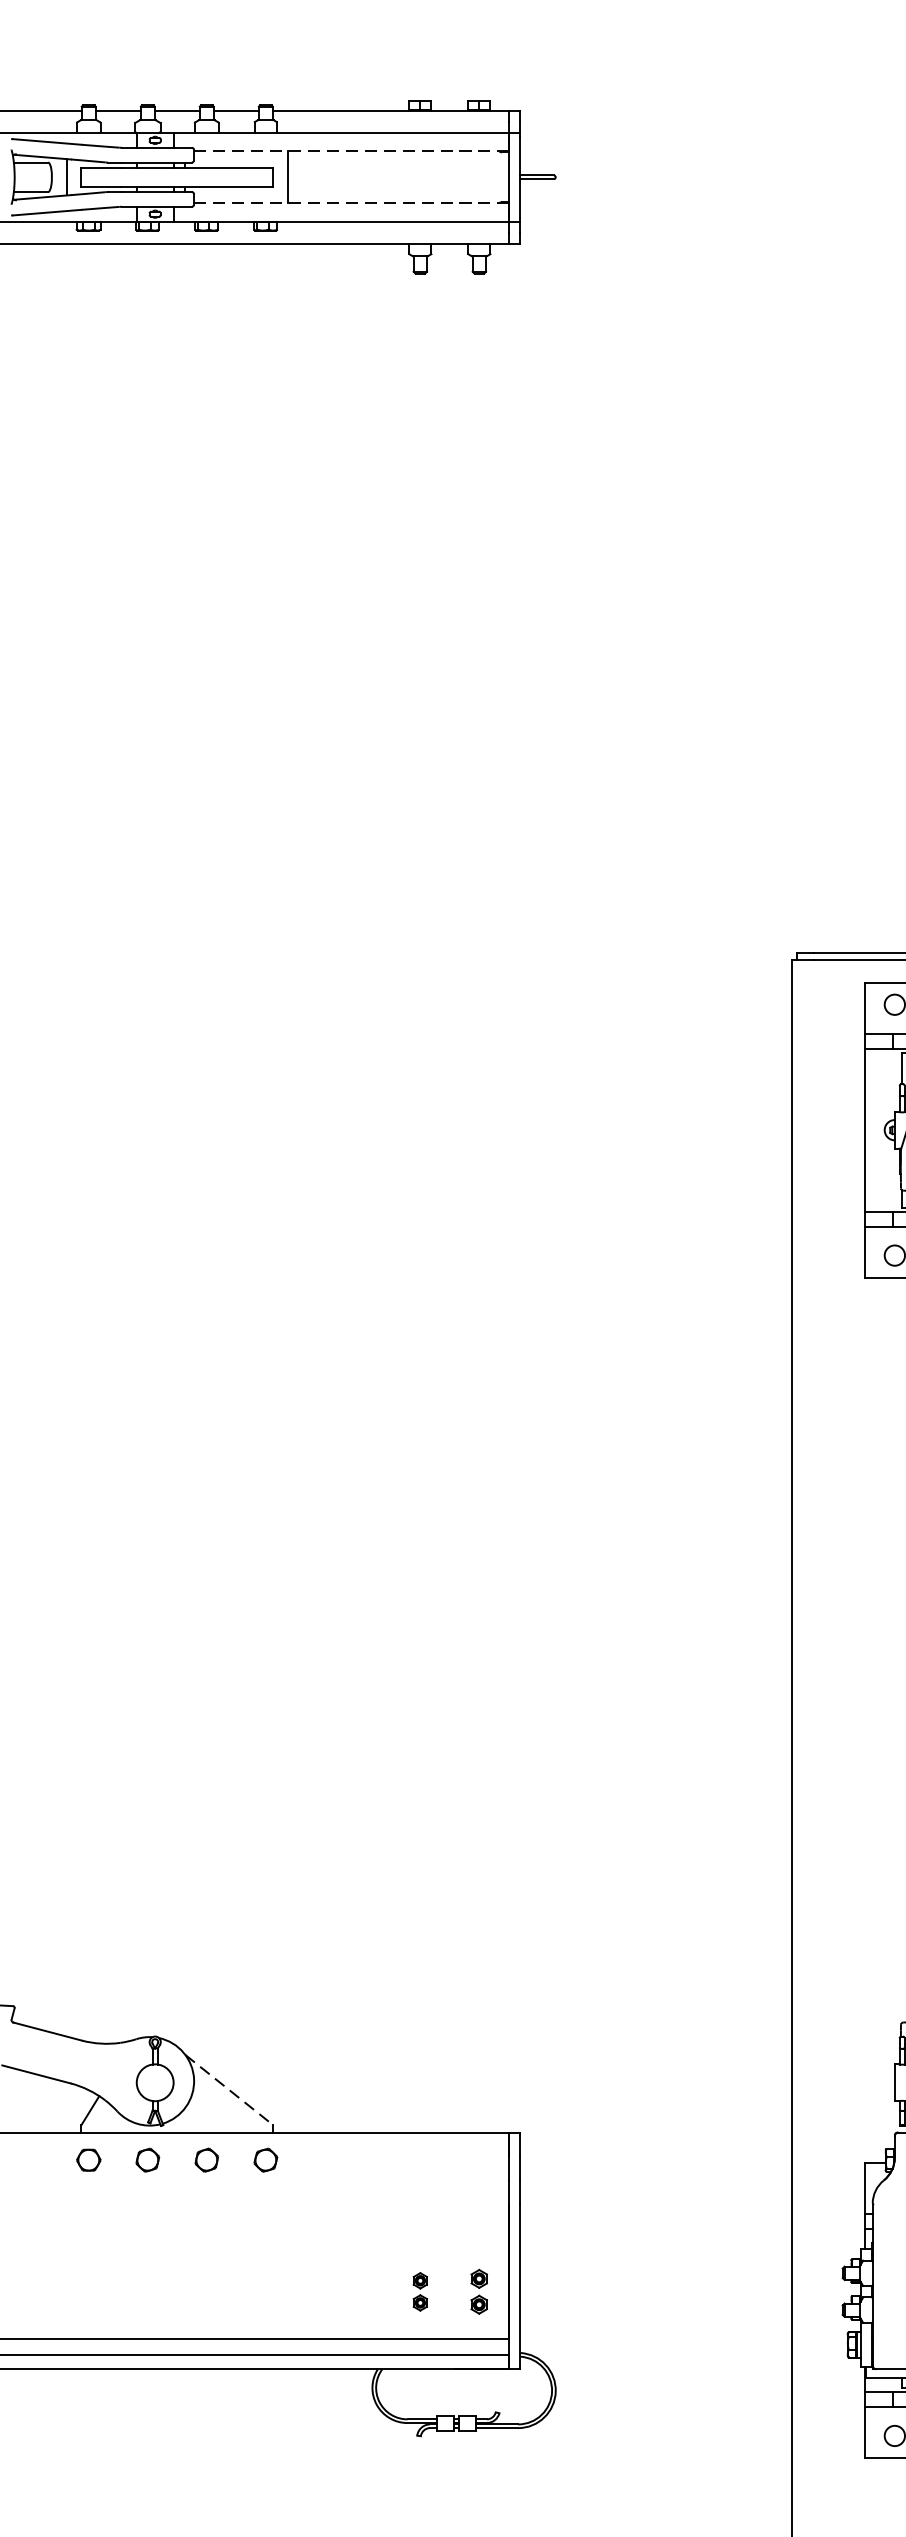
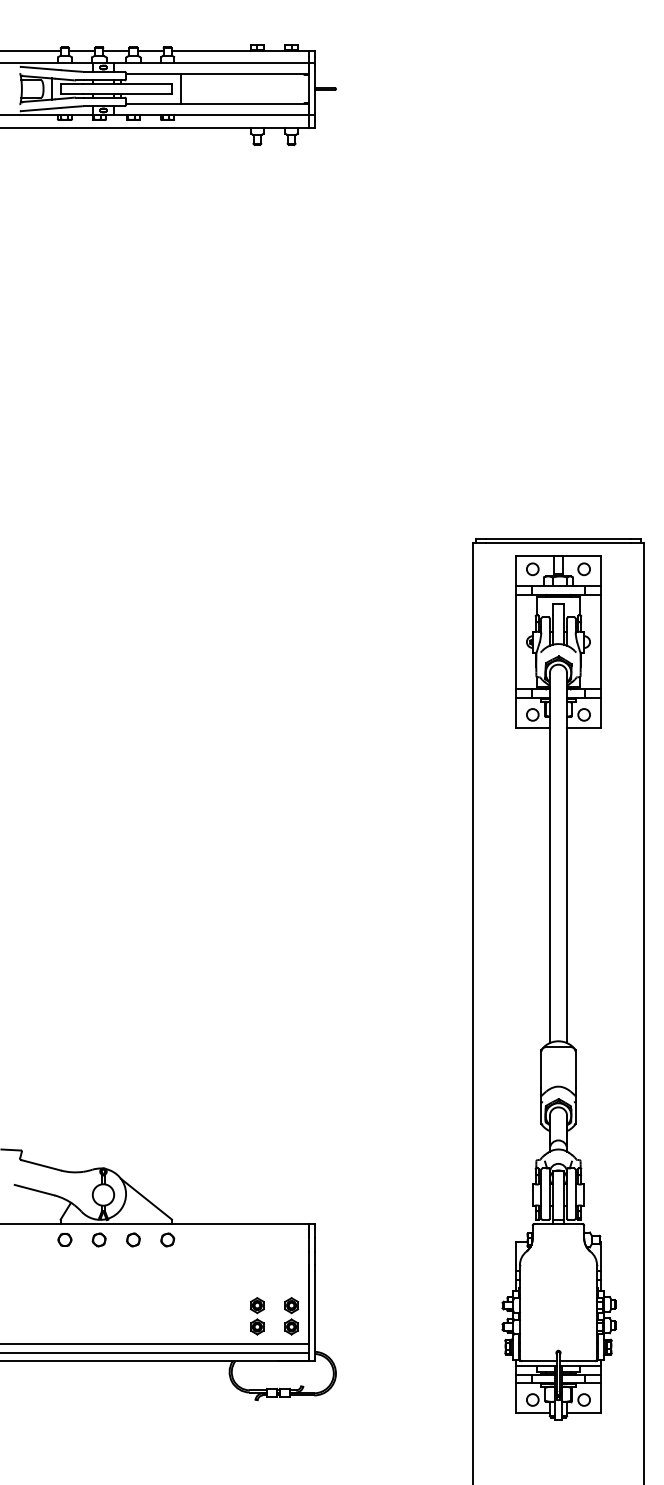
line: (353, 152) -> (218, 74), dashed -> solid
line: (353, 203) -> (218, 104), dashed -> solid
line: (229, 2090) -> (146, 1199), dashed -> solid
part: (420, 2292) -> (257, 1316), size x1.67
part: (479, 2292) -> (291, 1316), size x1.43

